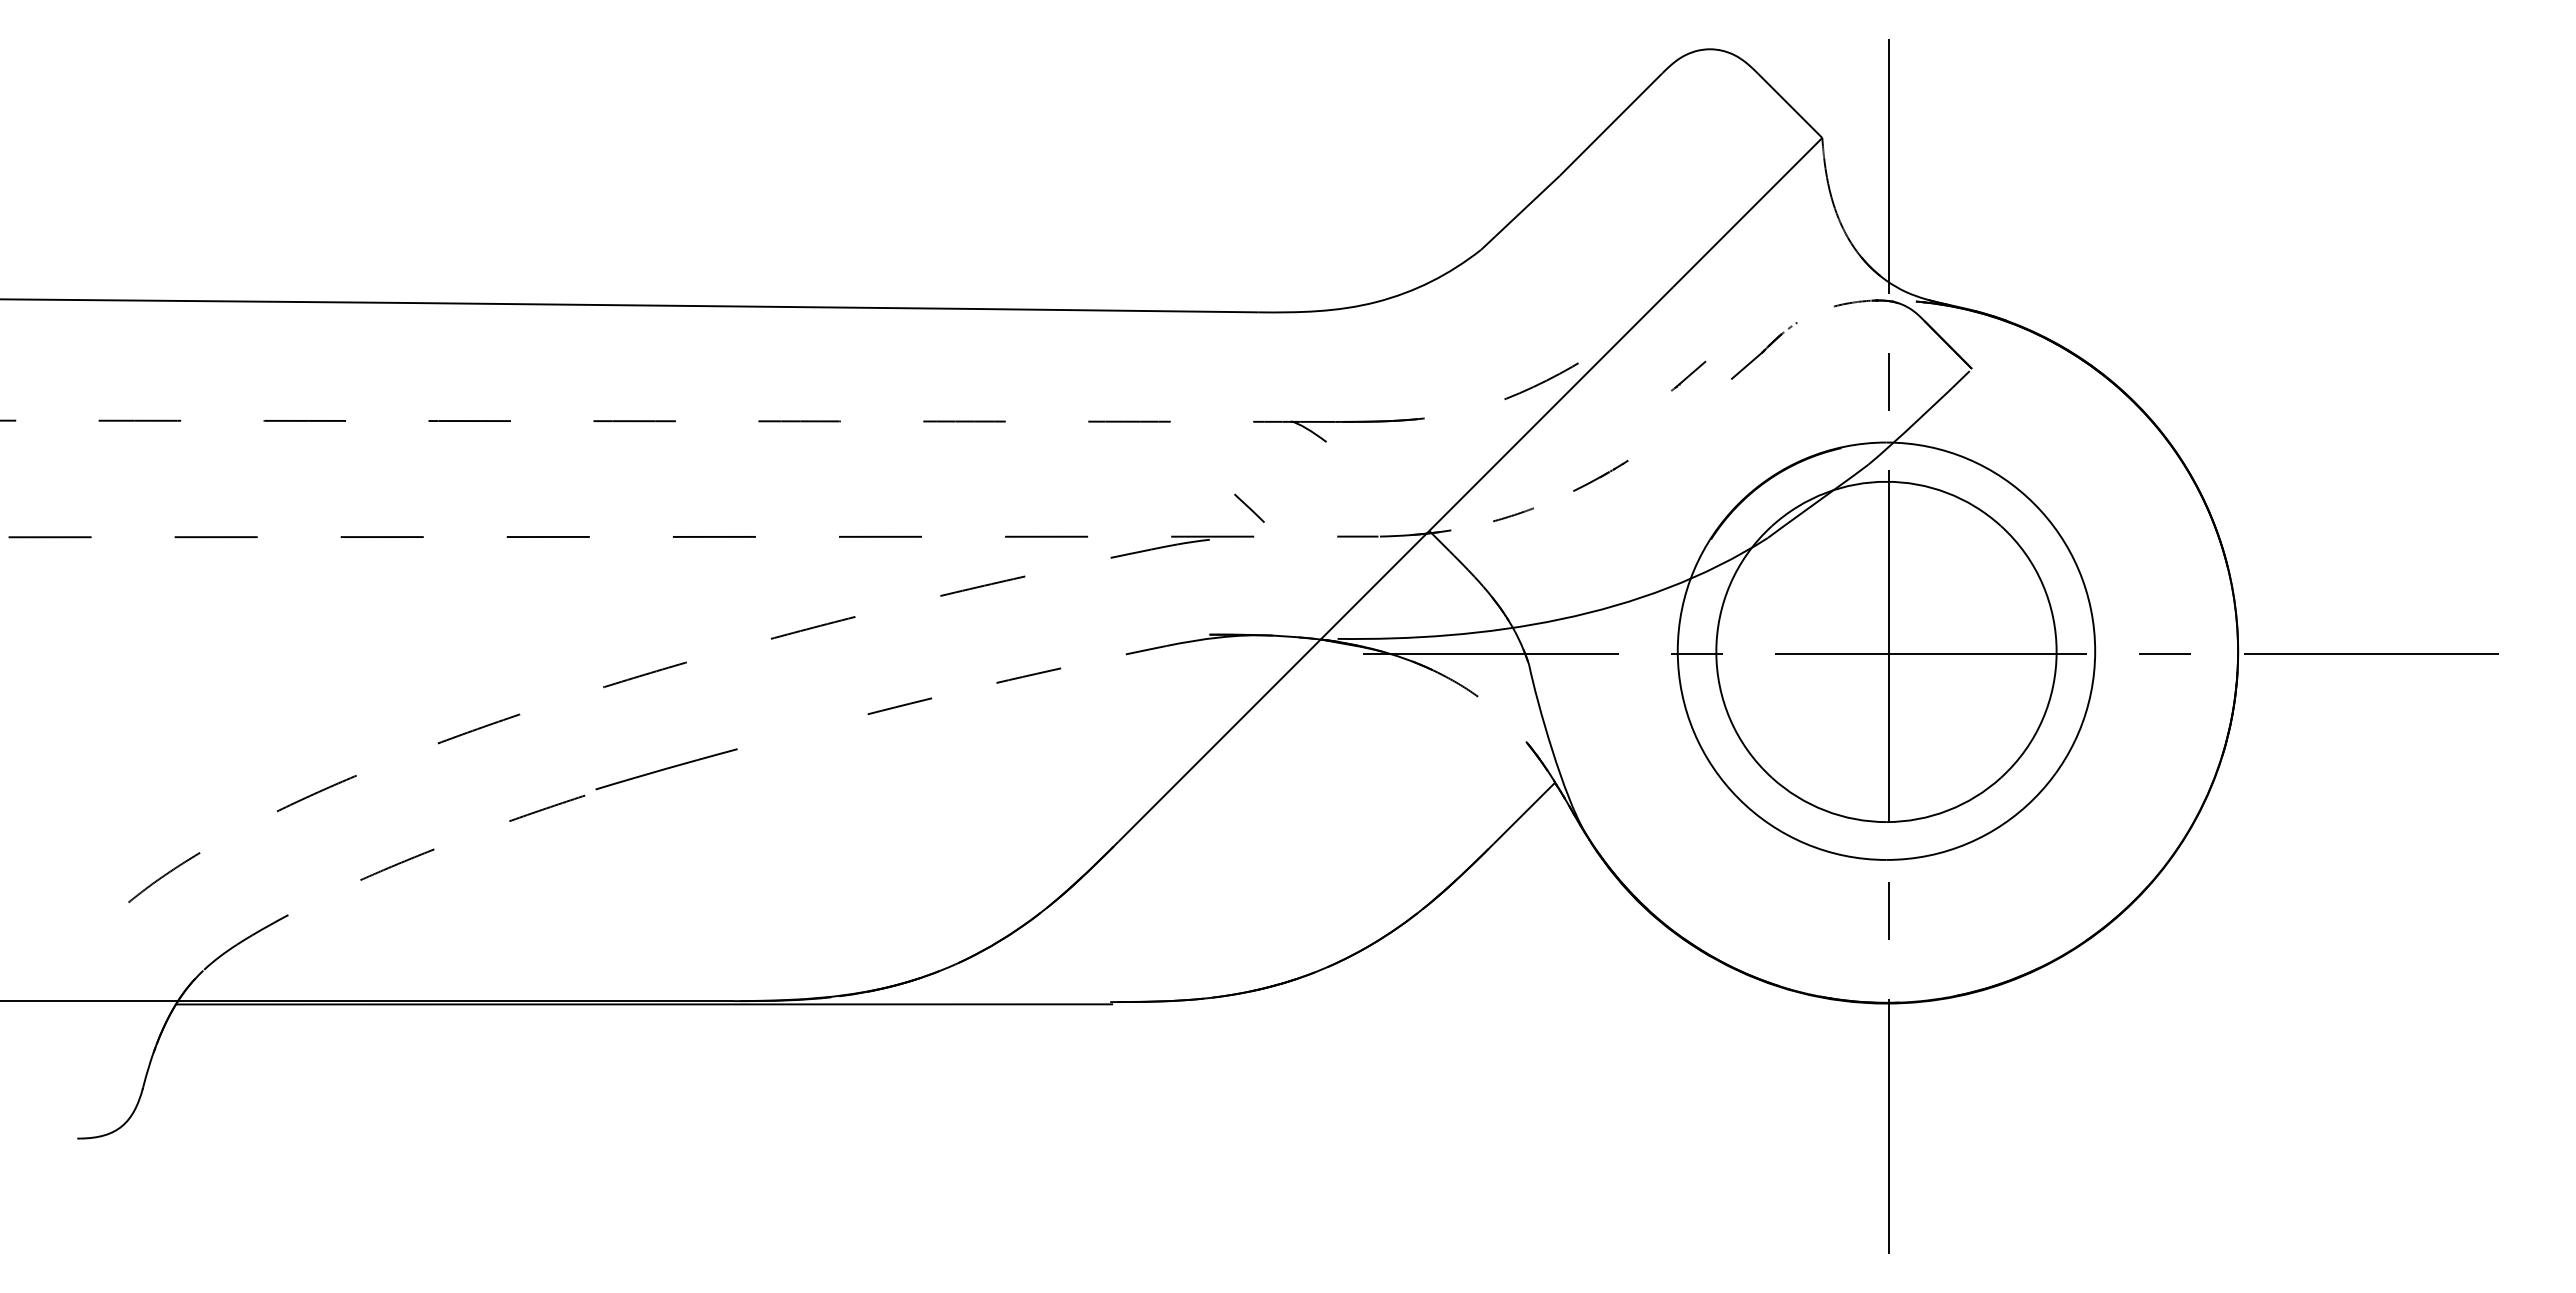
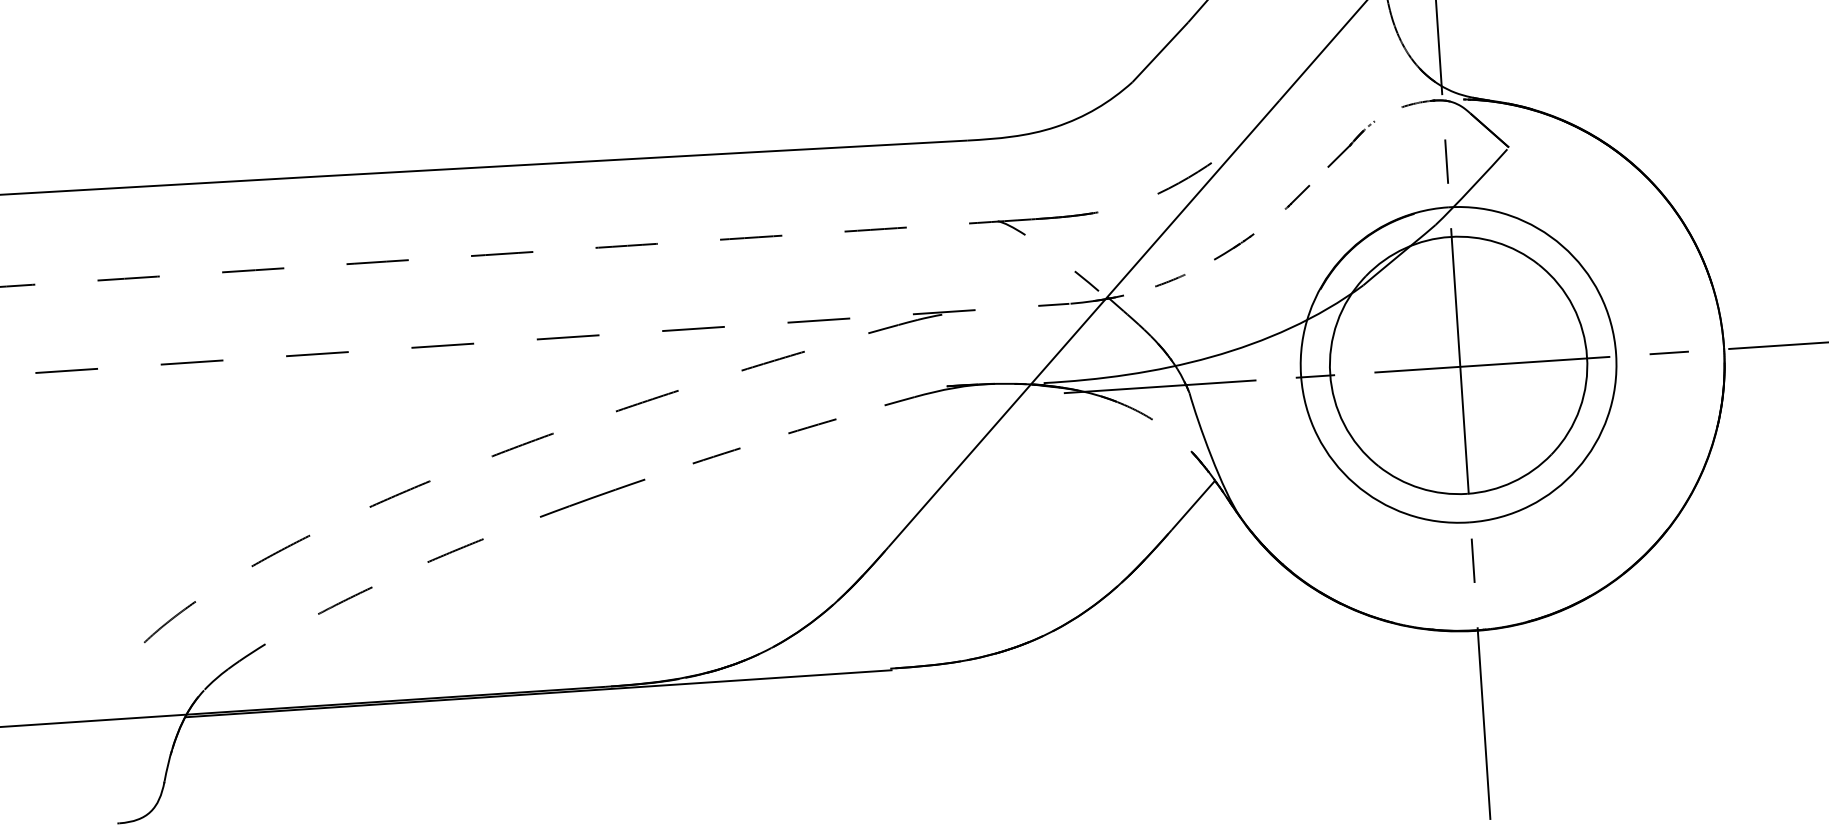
line: (1688, 375) -> (1297, 196), moved
line: (1249, 507) -> (1086, 280), moved
line: (666, 769) -> (592, 498), moved

